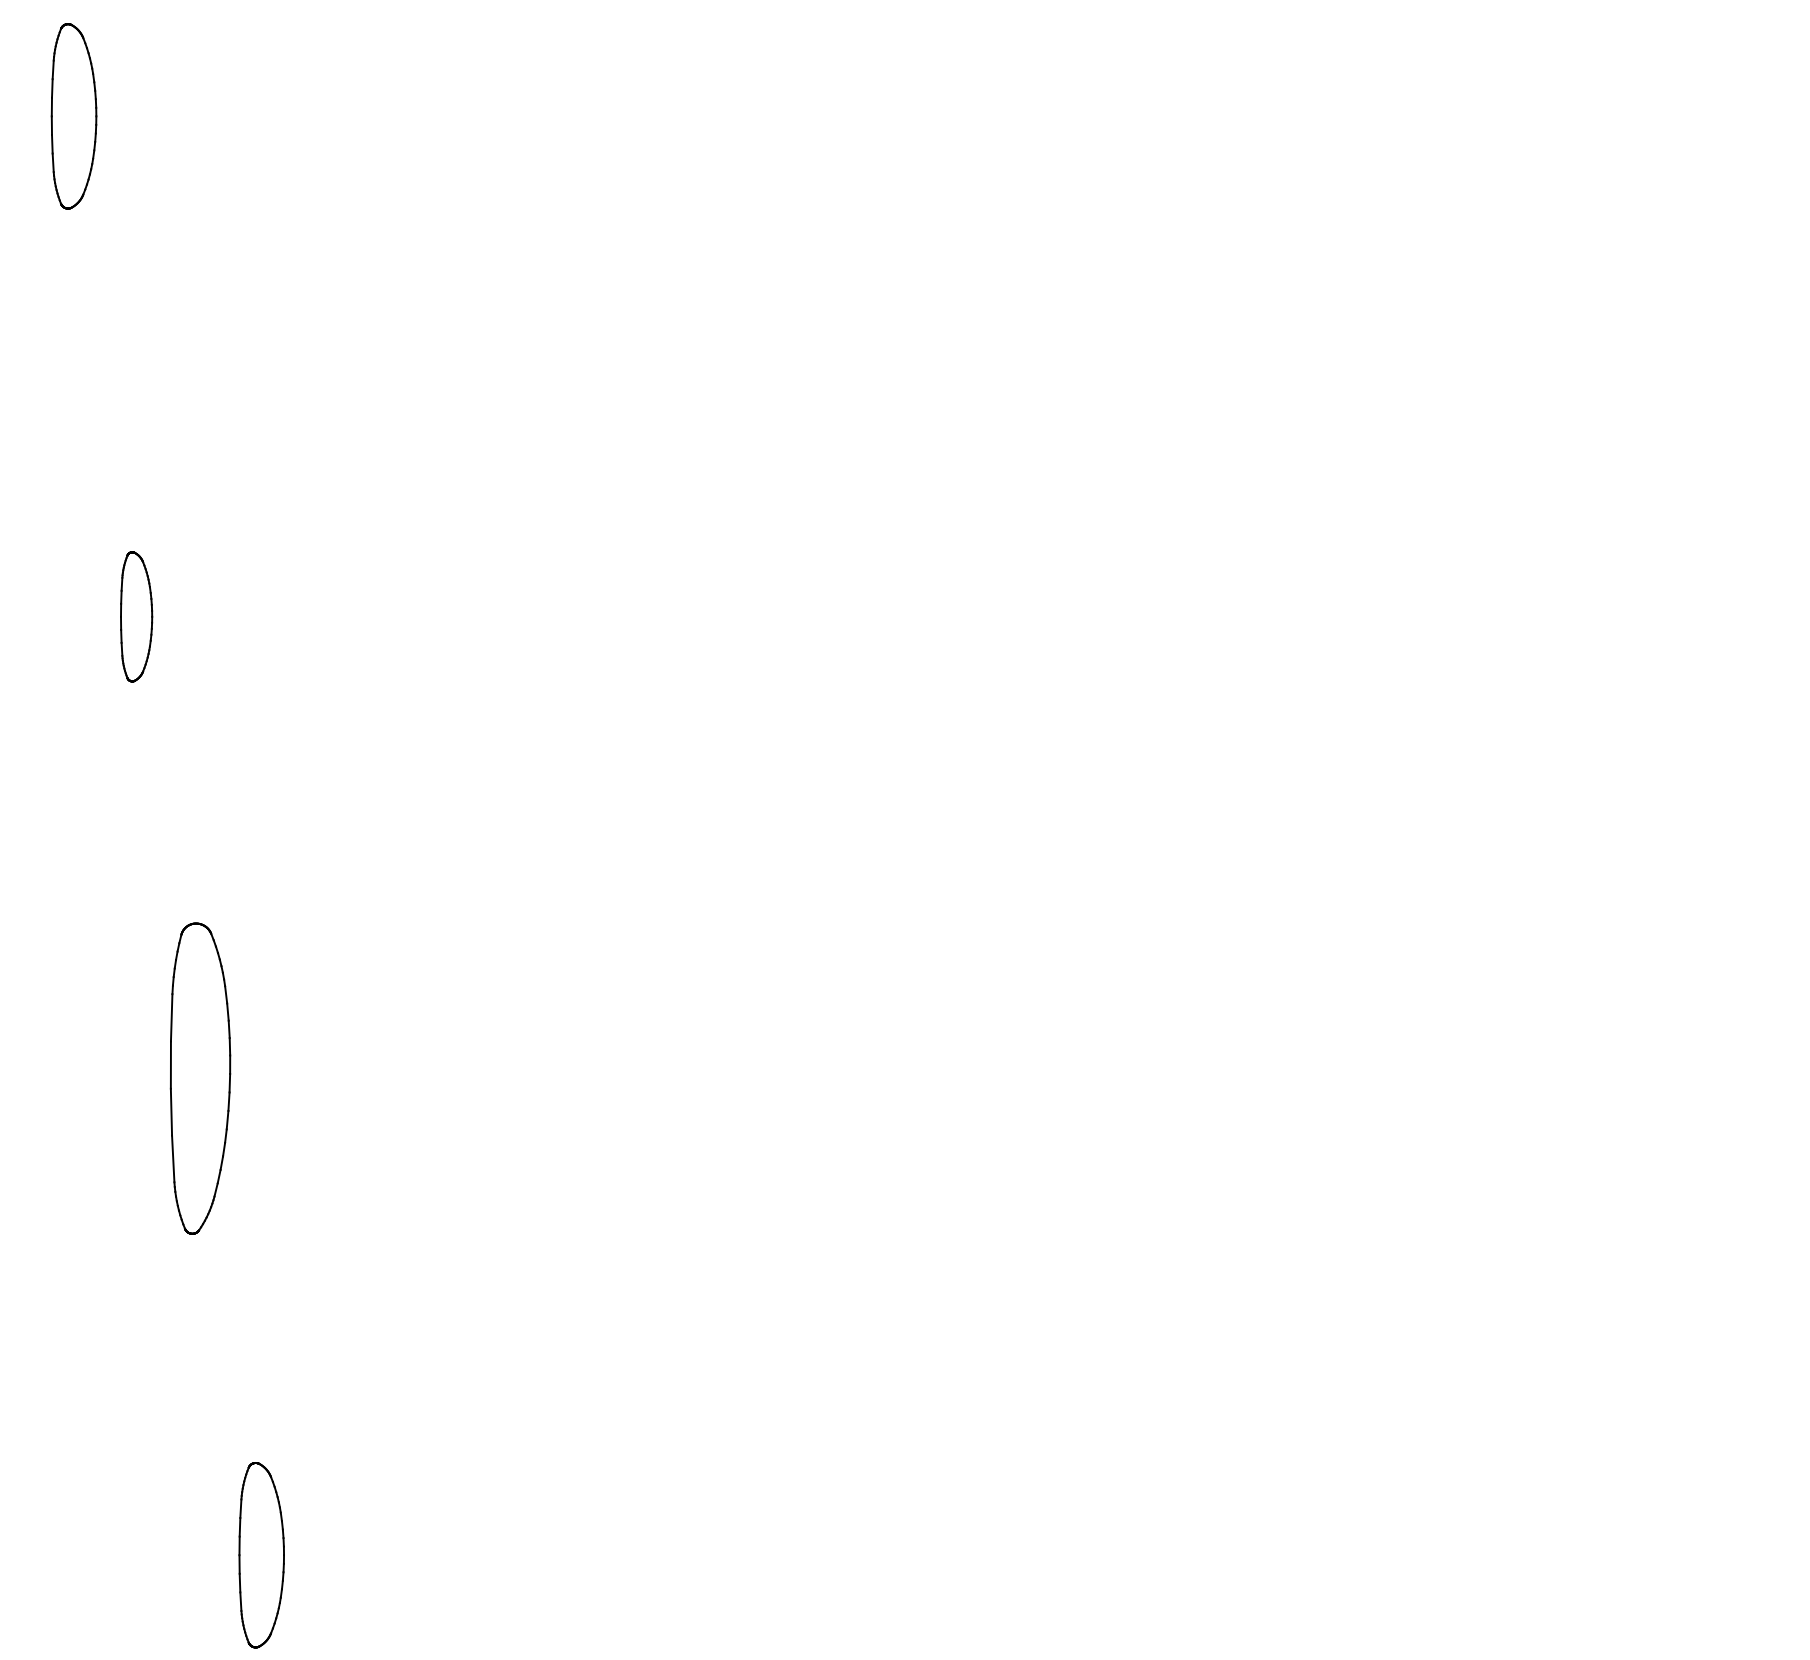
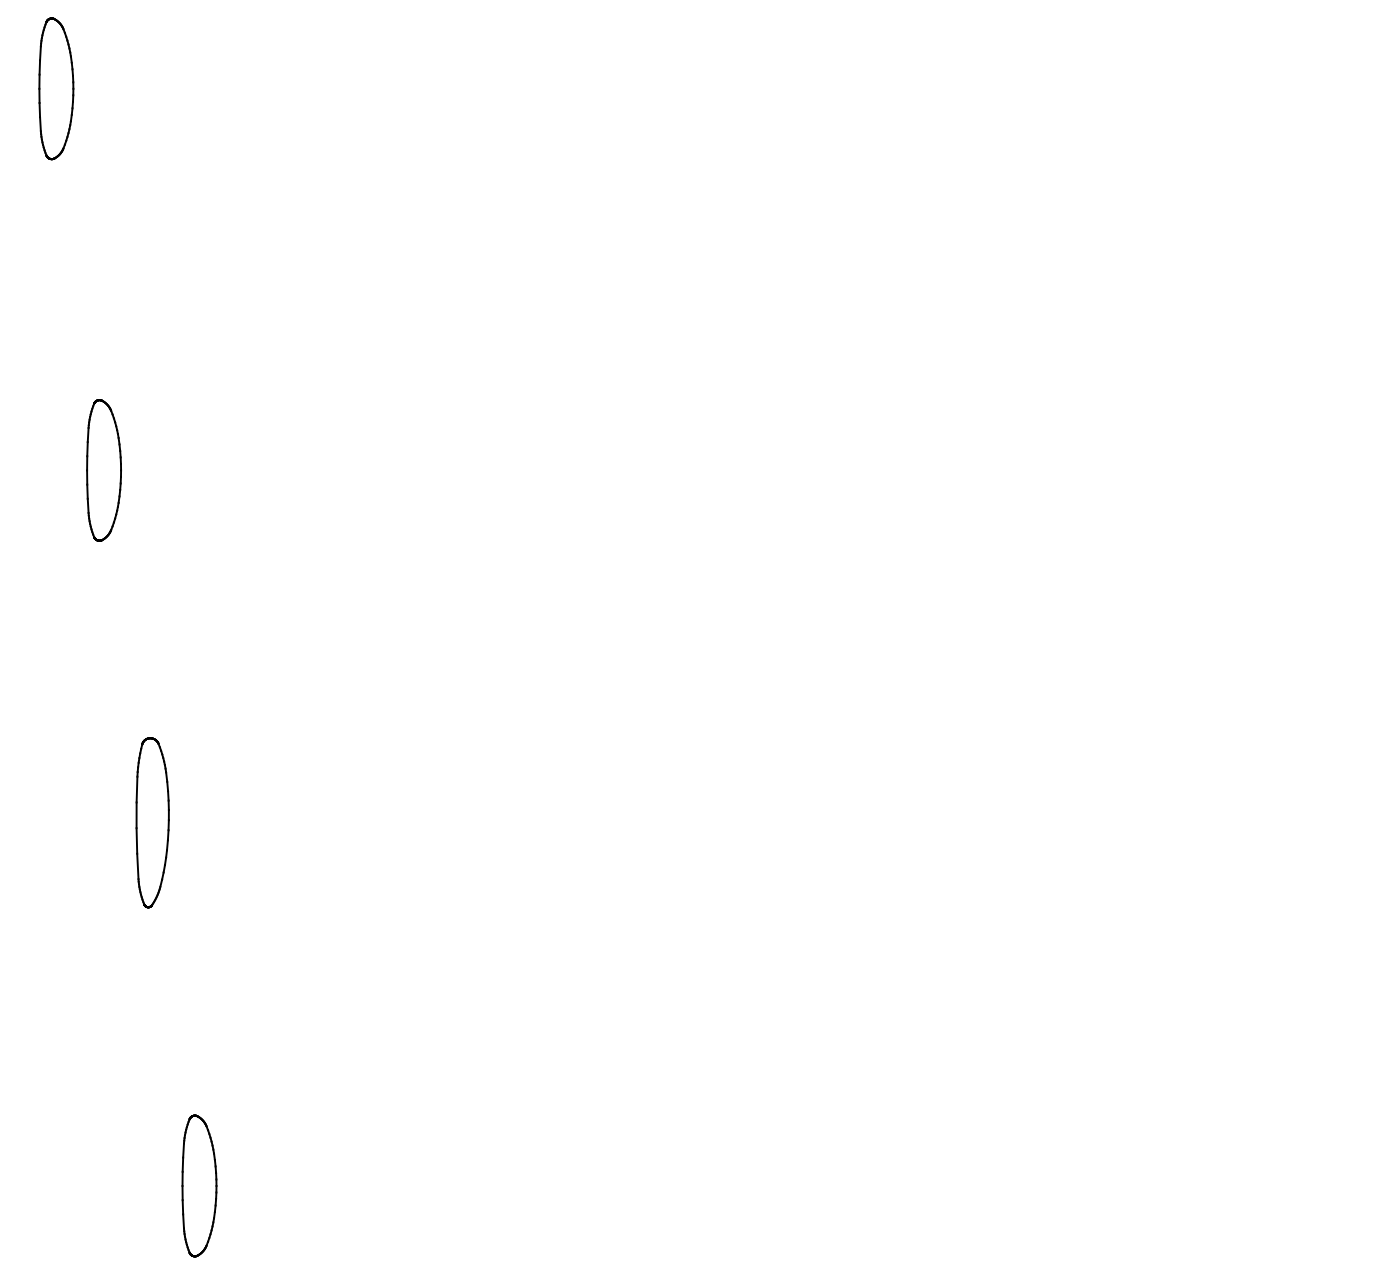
part: (135, 616) -> (103, 470), size x1.43
part: (200, 1078) -> (152, 822), size x0.71

